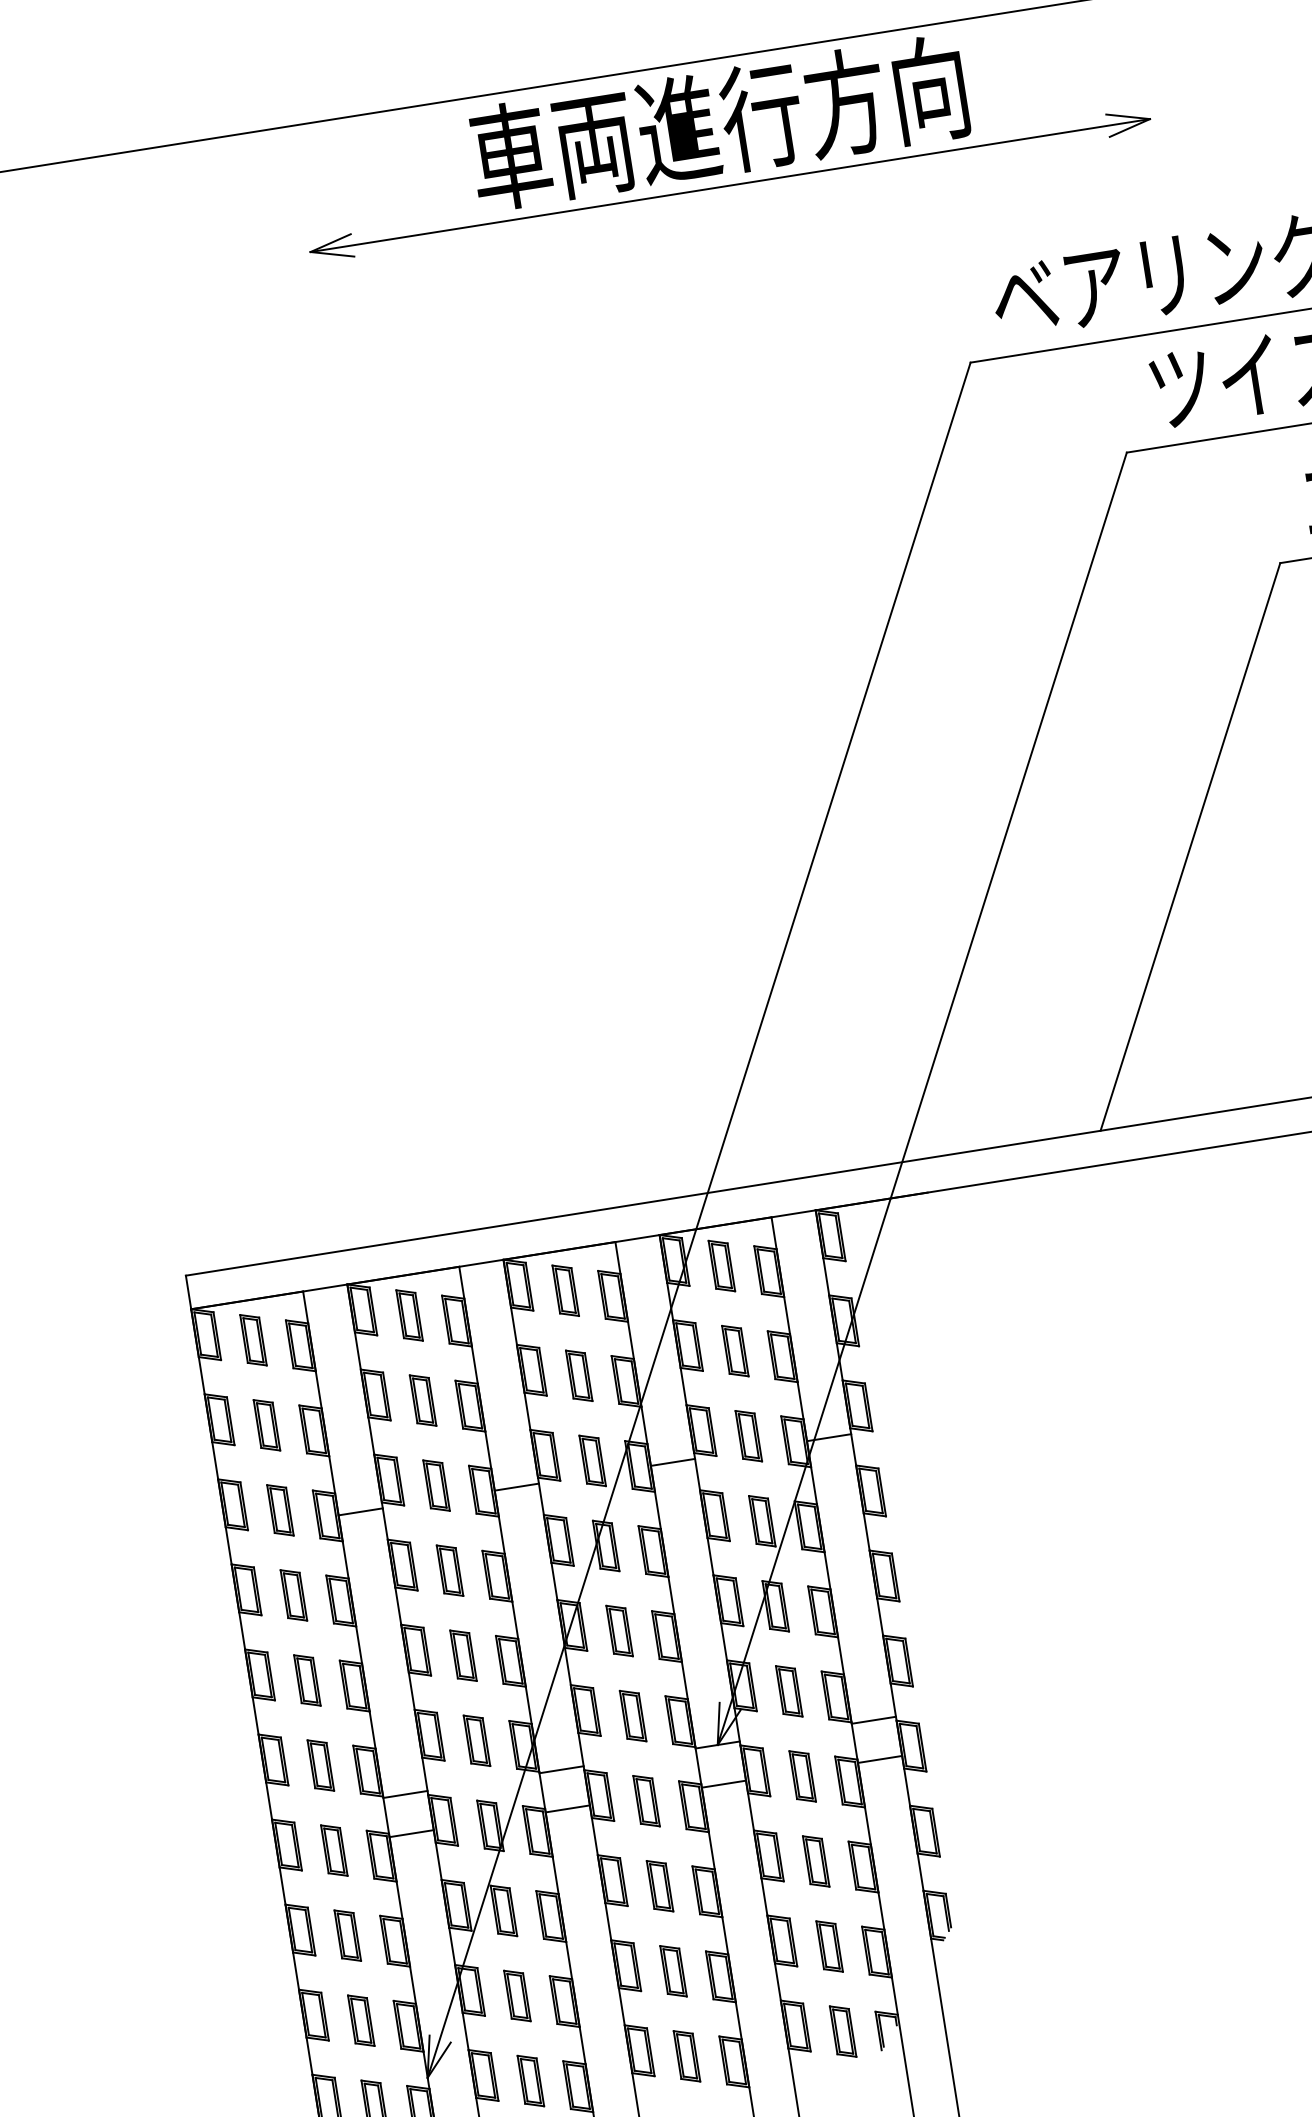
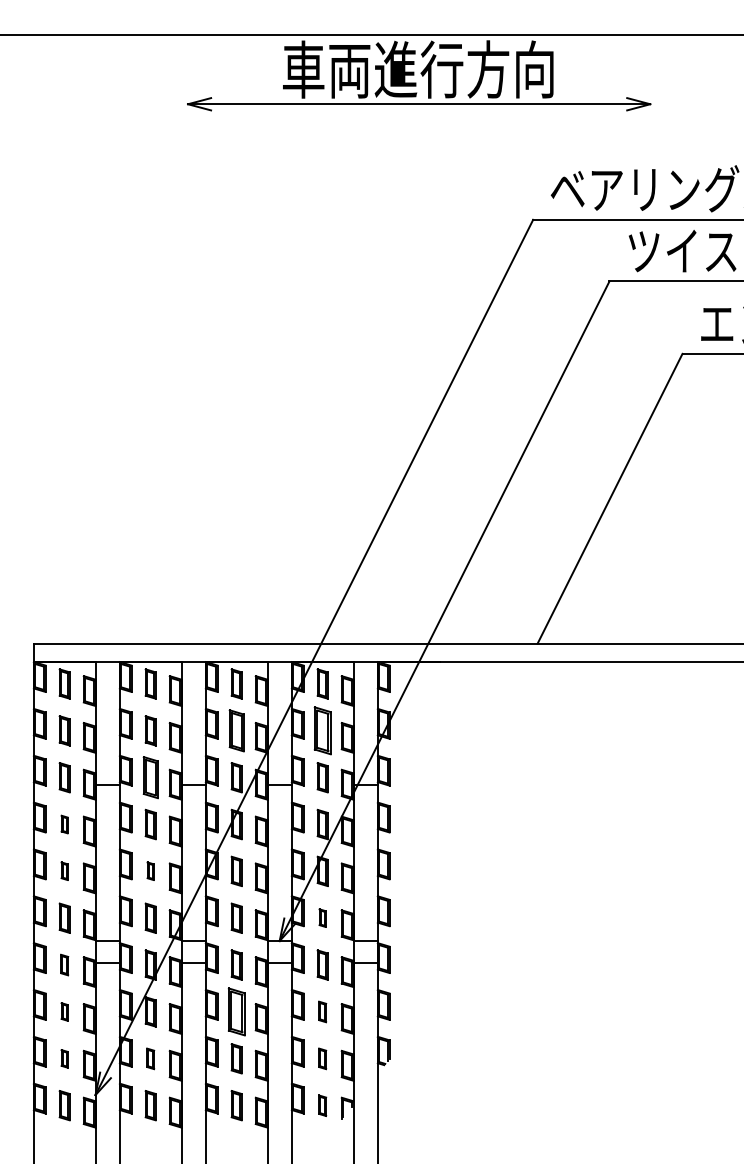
part: (734, 1350) -> (322, 730), size x1.6
part: (578, 1375) -> (236, 730), size x1.4
part: (436, 1485) -> (150, 777), size x1.4
part: (293, 1595) -> (64, 824), size x0.6
part: (462, 1654) -> (150, 870), size x0.6
part: (306, 1678) -> (64, 870), size x0.6
part: (788, 1690) -> (322, 917), size x0.6
part: (333, 1849) -> (64, 964), size x0.7
part: (815, 1860) -> (322, 1011), size x0.7
part: (659, 1885) -> (236, 1011), size x1.6
part: (347, 1934) -> (64, 1011), size x0.6
part: (829, 1946) -> (322, 1058), size x0.7
part: (516, 1995) -> (150, 1058), size x0.7
part: (360, 2020) -> (64, 1058), size x0.6
part: (842, 2031) -> (322, 1105), size x0.7

